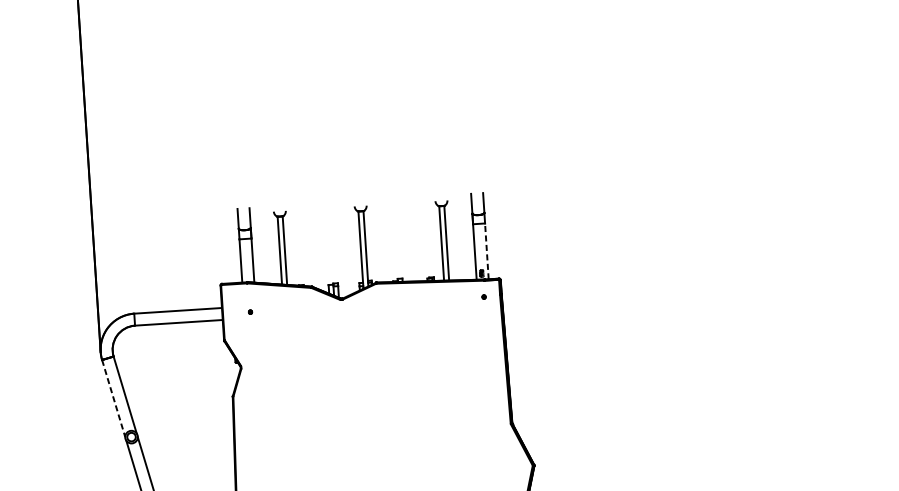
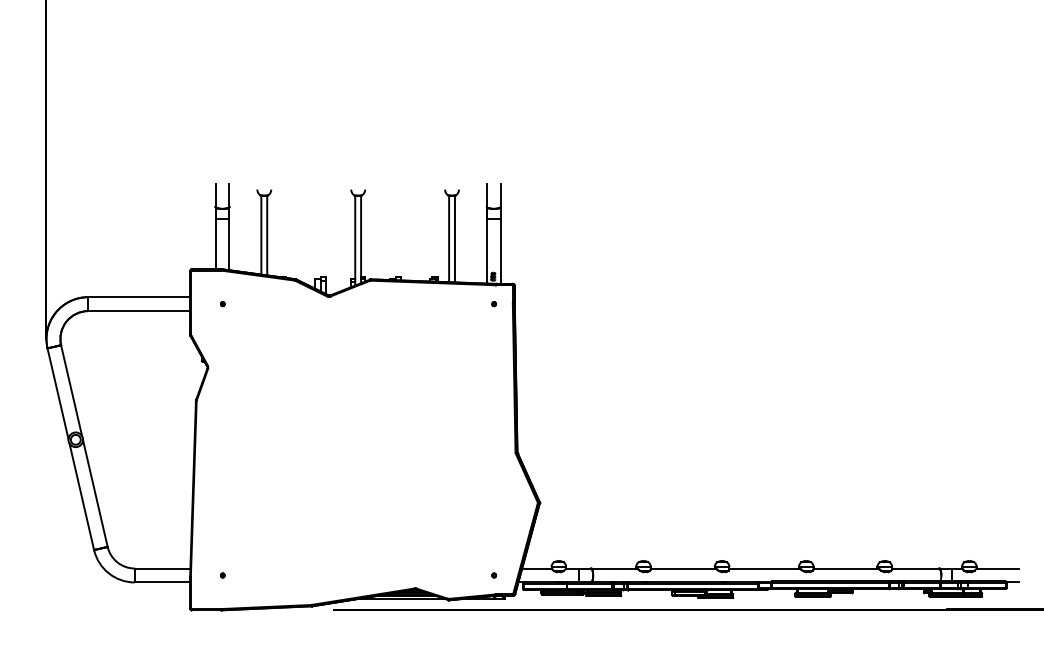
line: (486, 251) -> (500, 251), dashed -> solid
line: (114, 398) -> (58, 393), dashed -> solid

